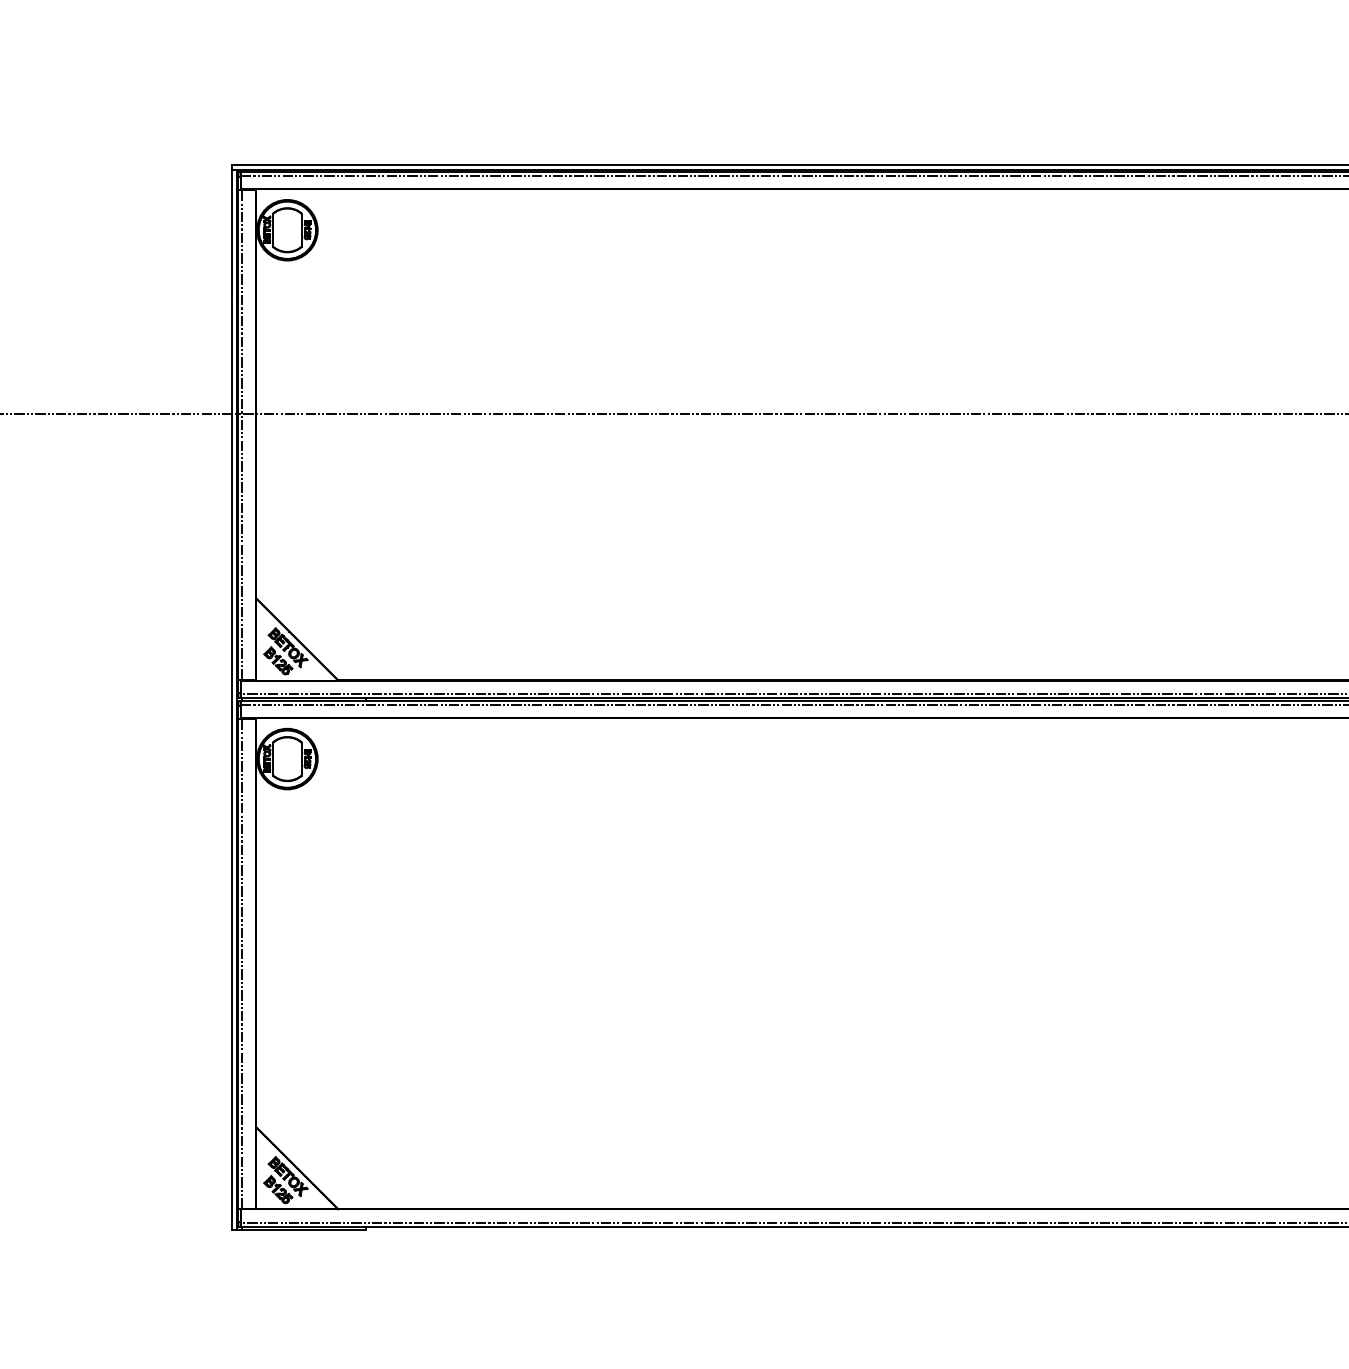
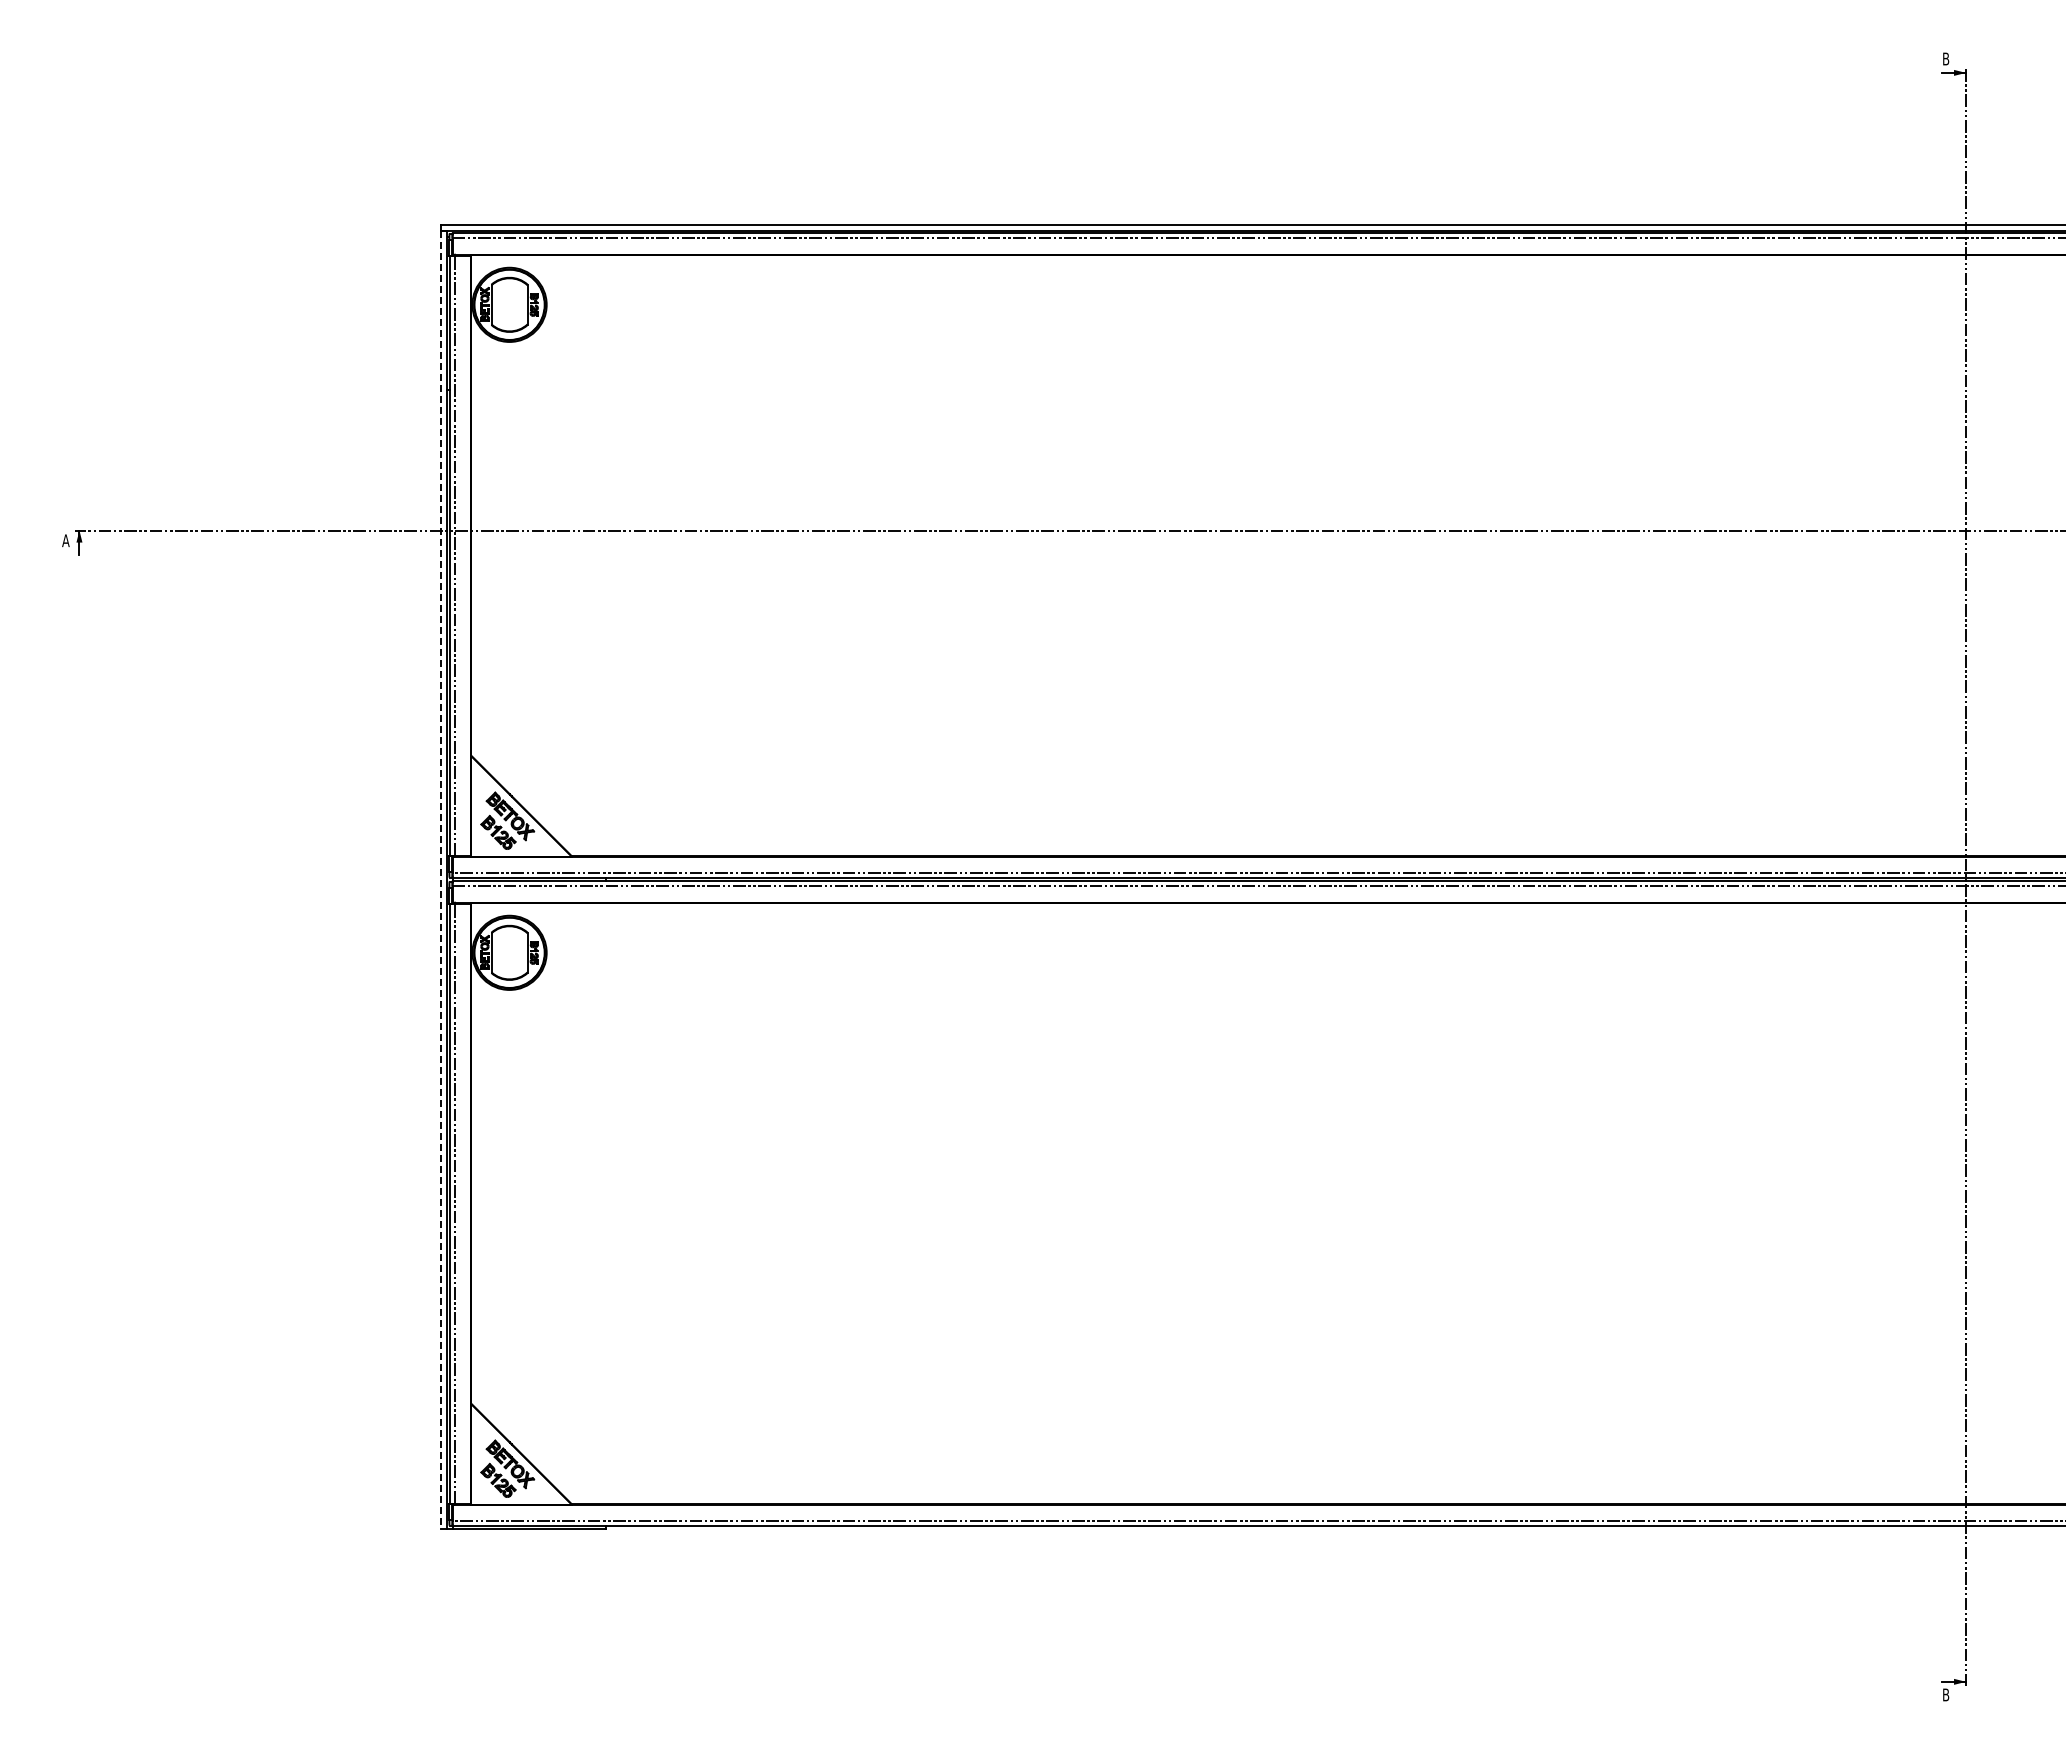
line: (231, 700) -> (441, 880), solid -> dashed

